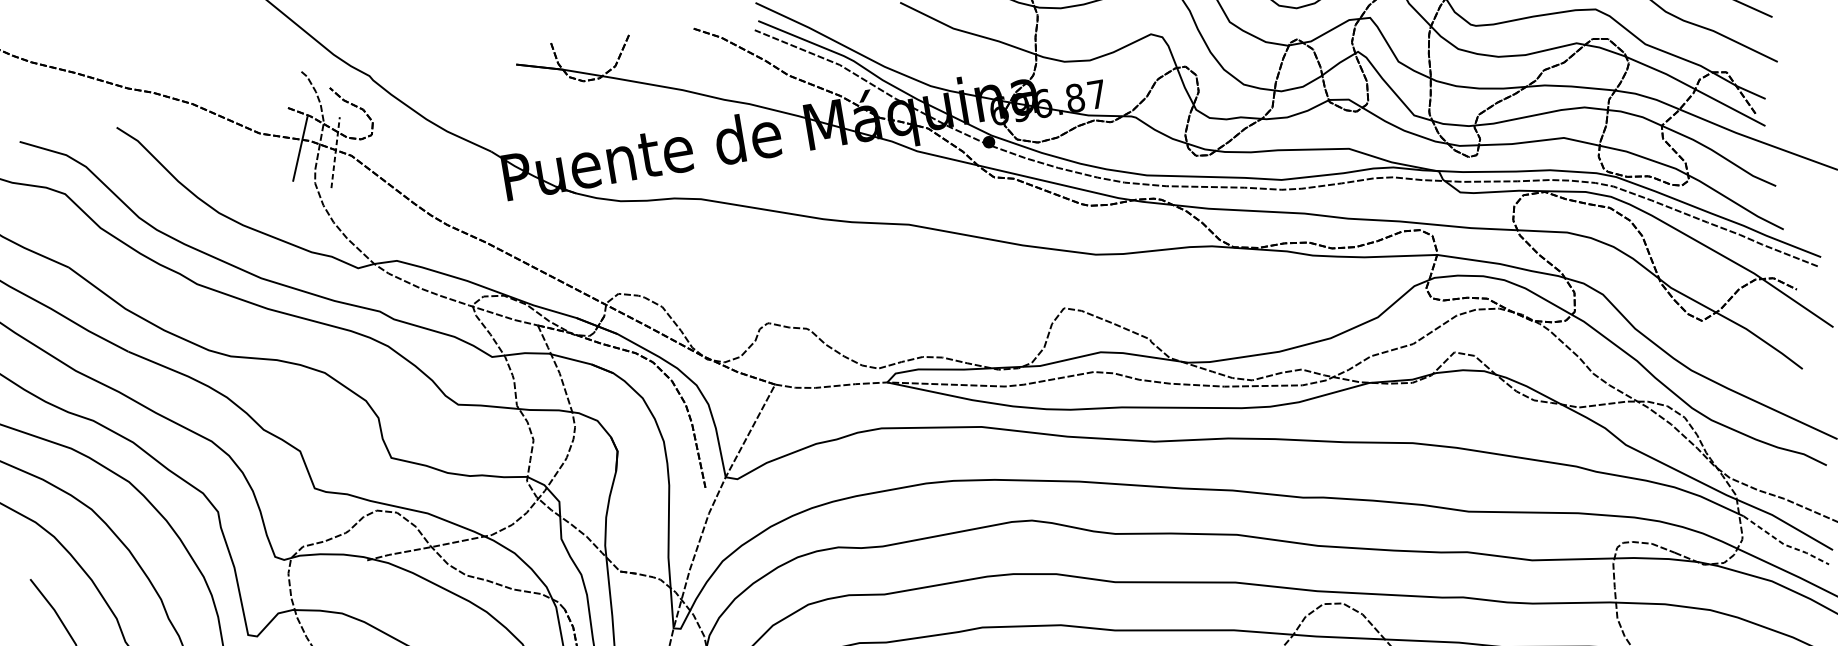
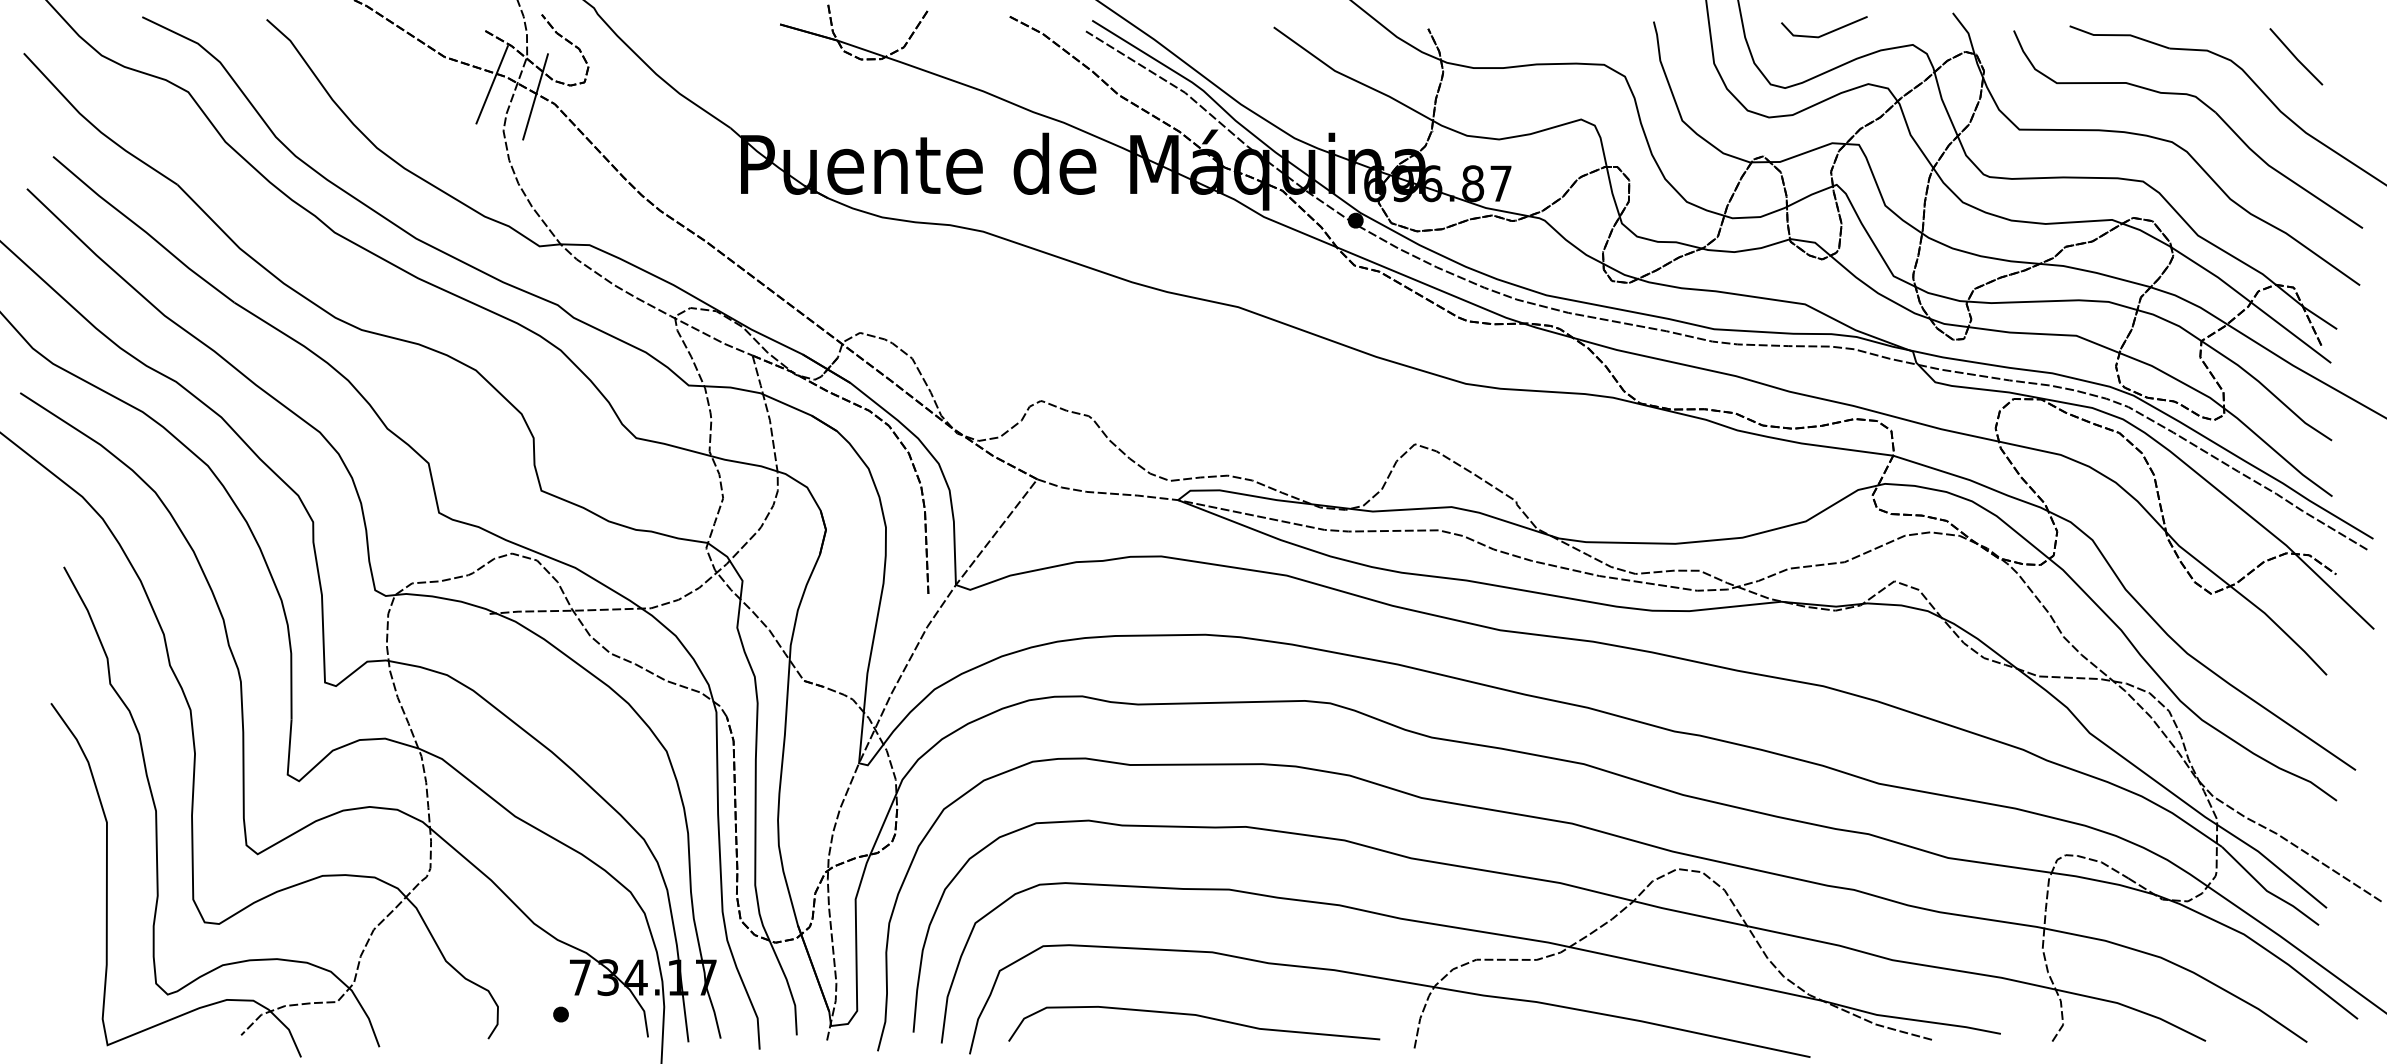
line: (335, 152) -> (535, 96), dashed -> solid
line: (1784, 544) -> (2267, 891), dashed -> solid

